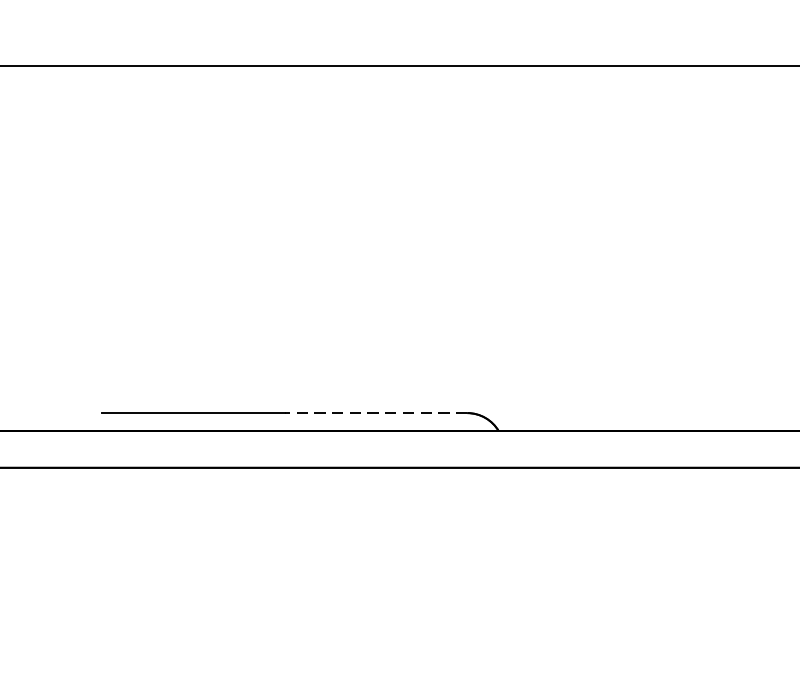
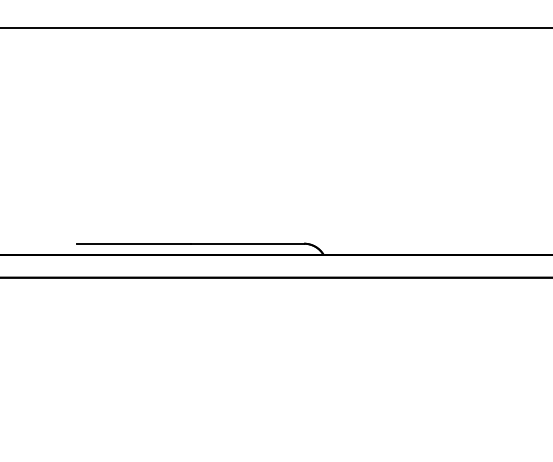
line: (376, 412) -> (247, 243), dashed -> solid

